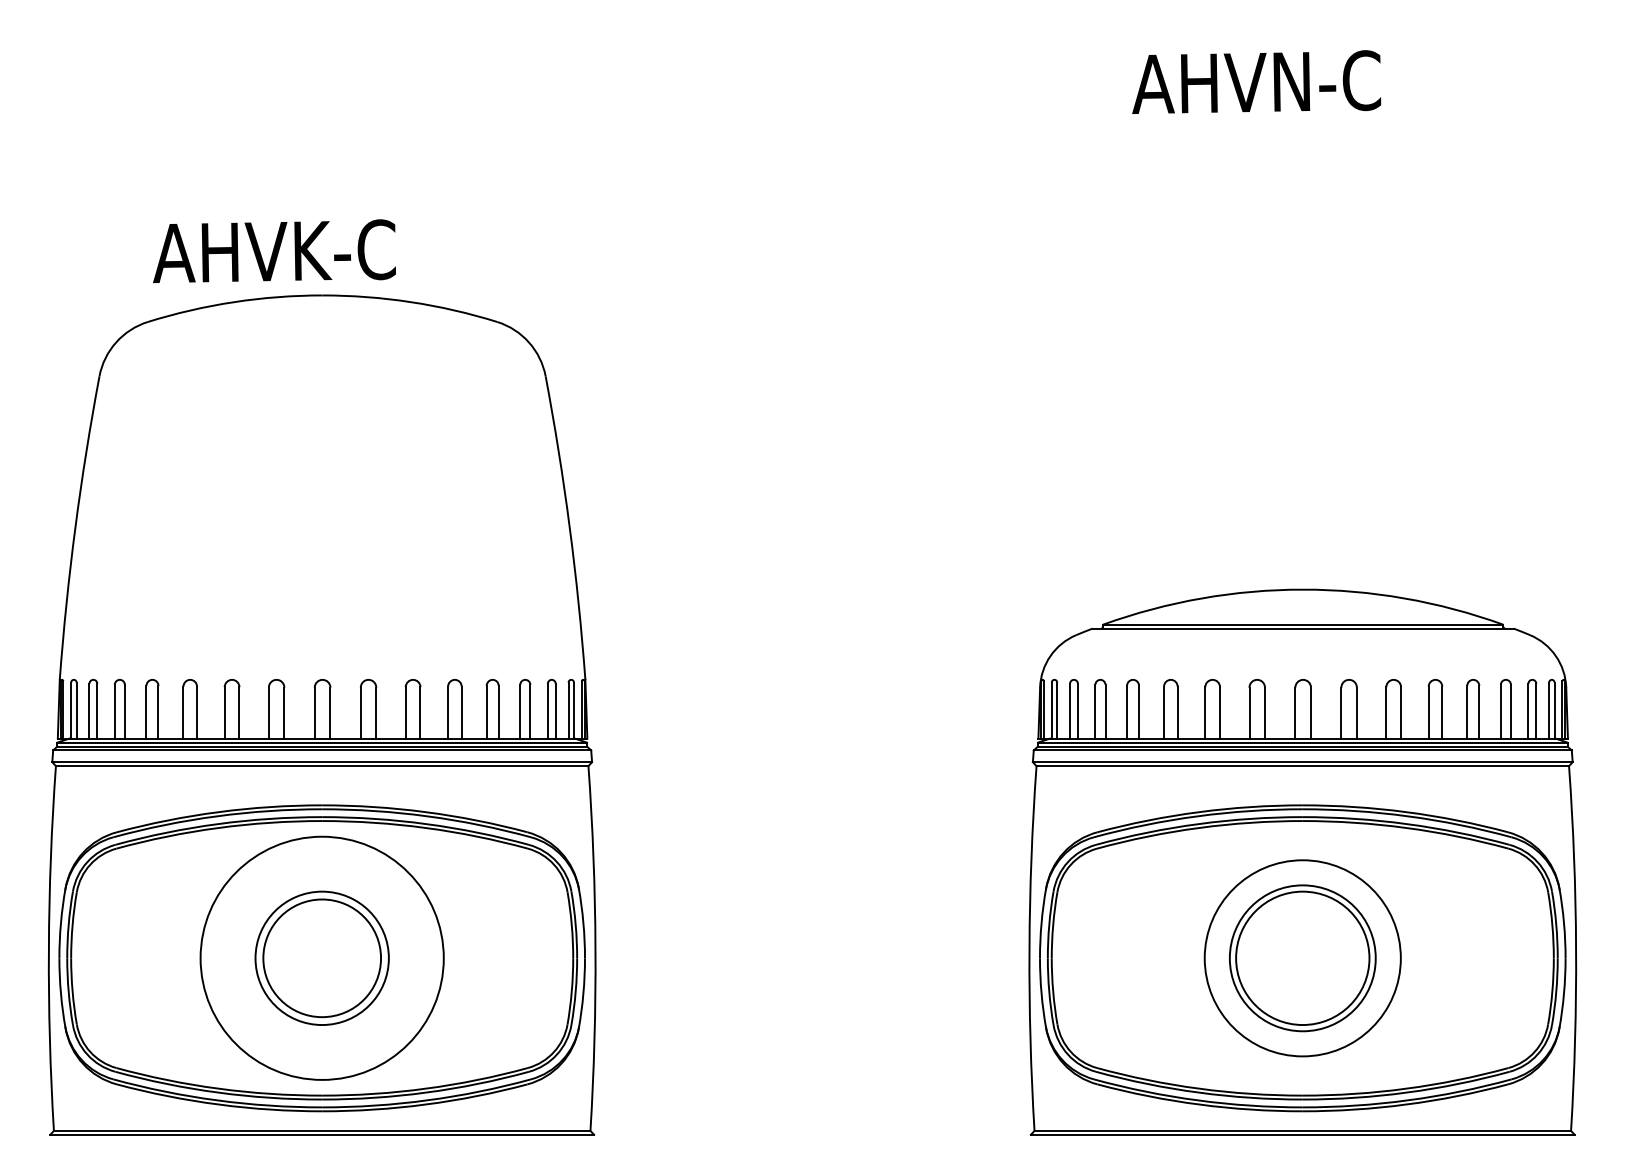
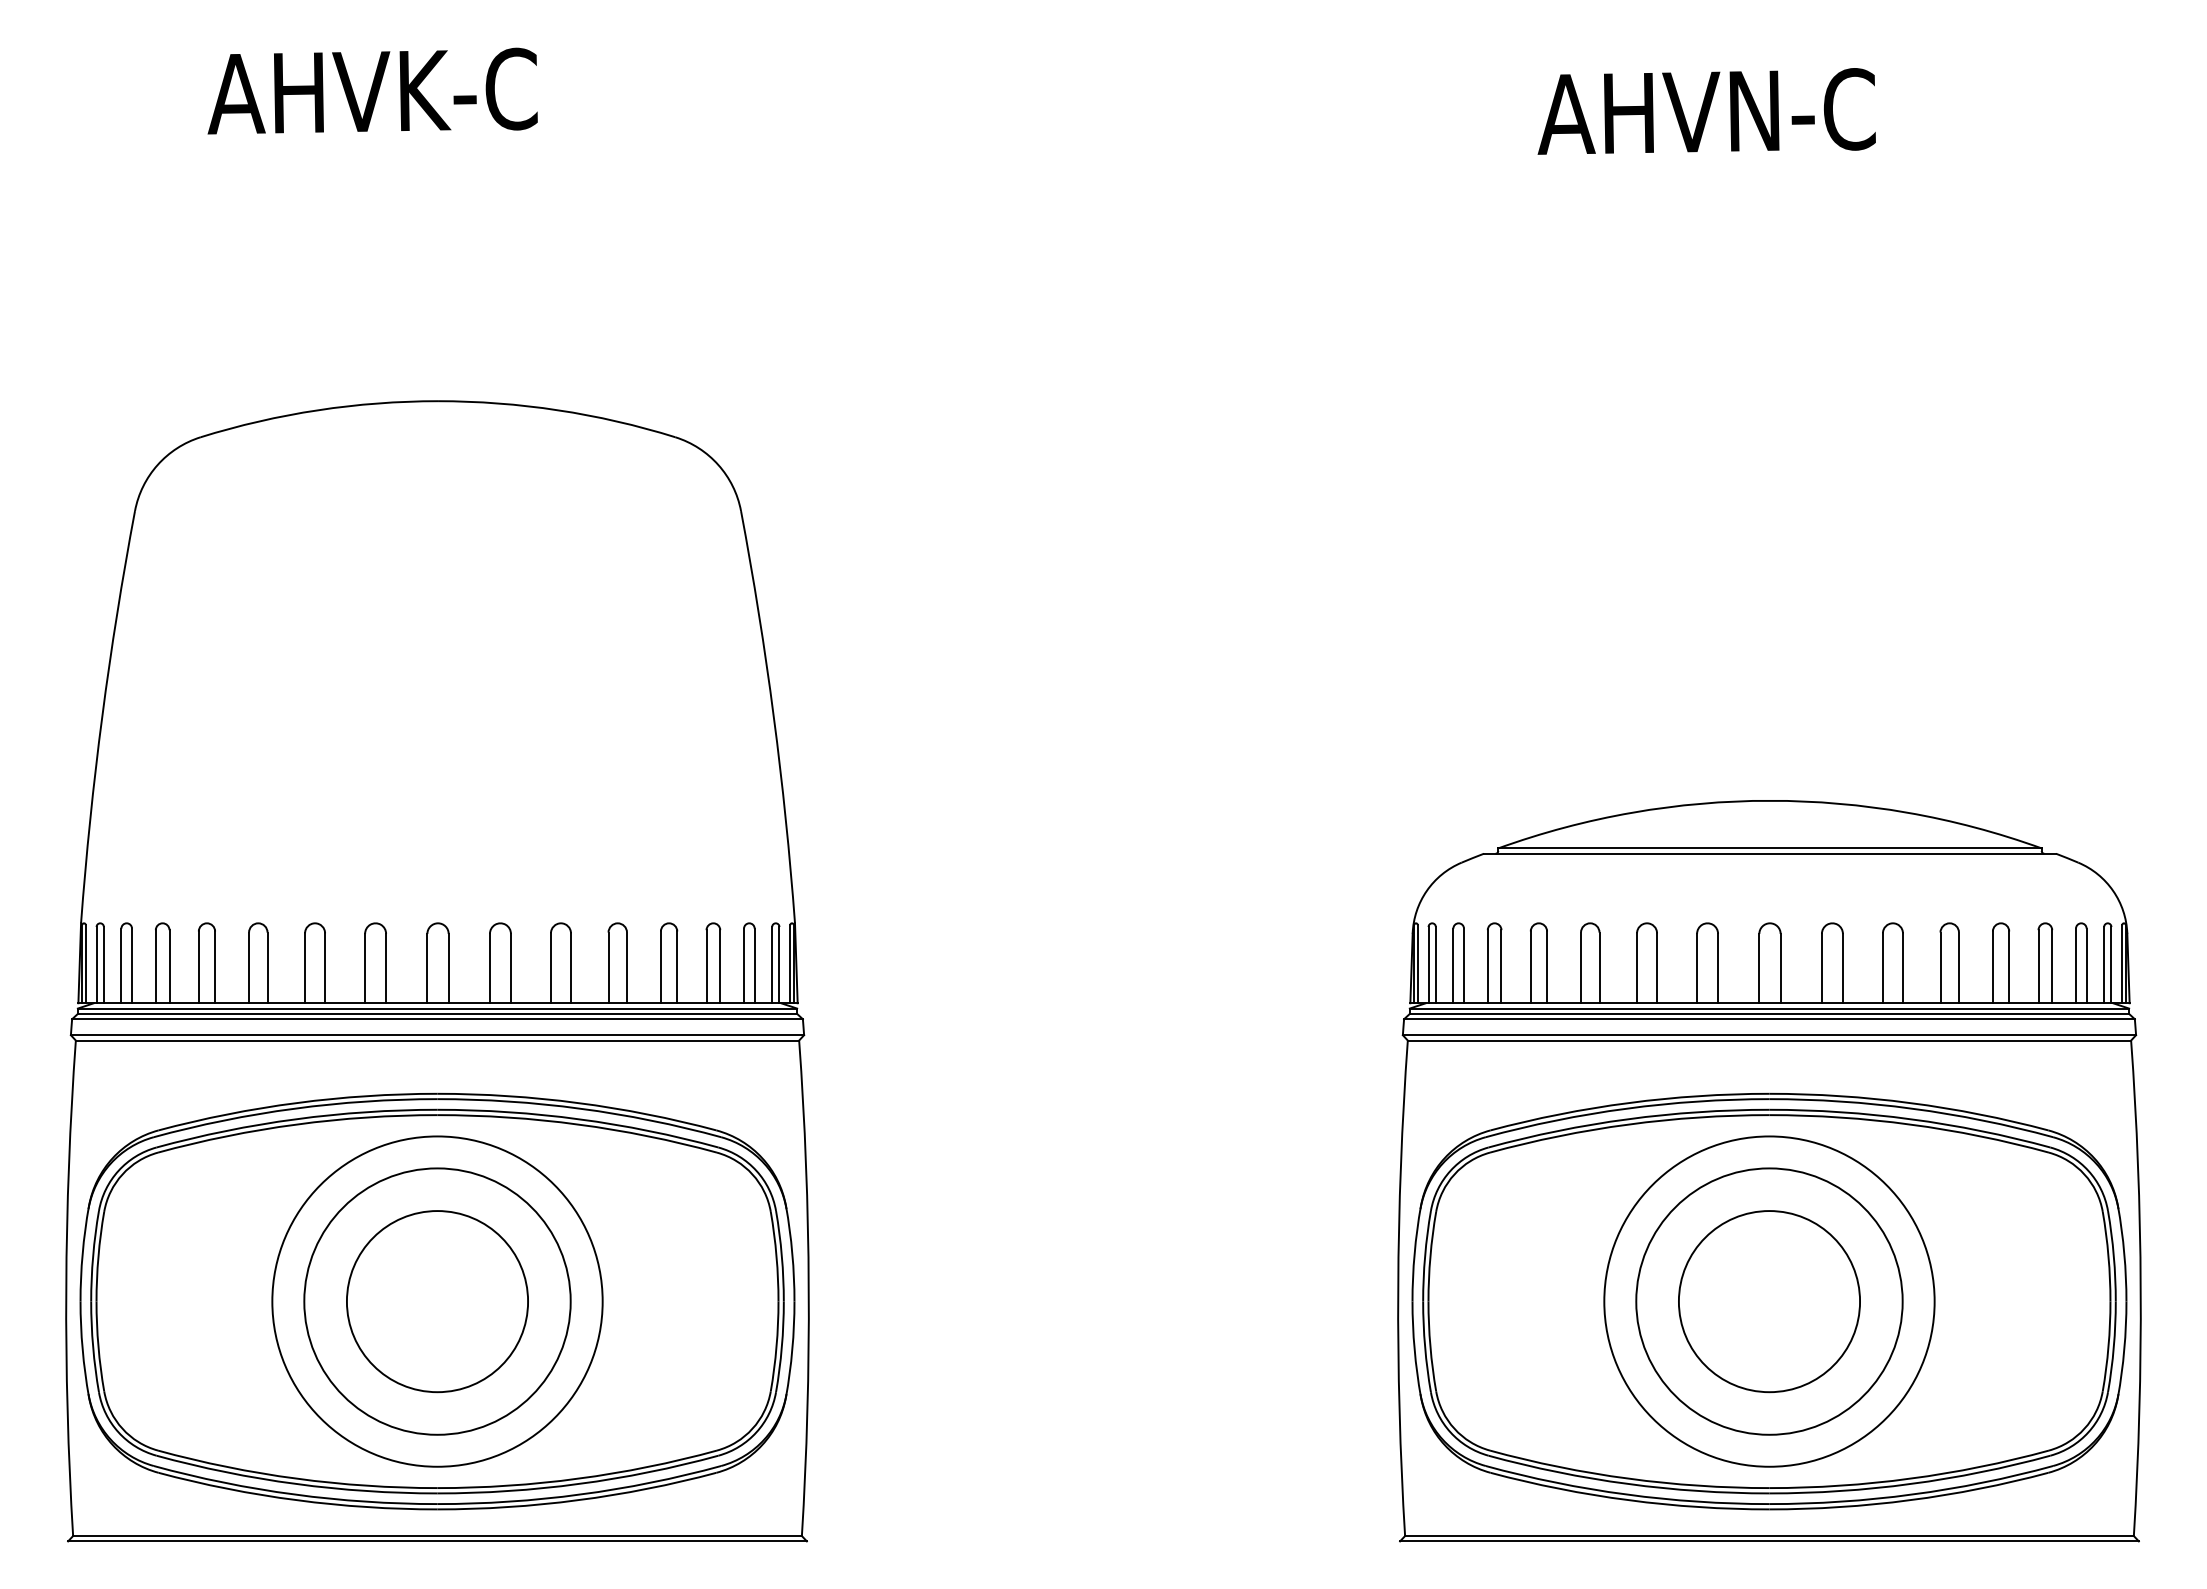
text: (274, 250) -> (372, 90), moved
circle: (322, 958) -> (437, 1301), size x1.67
circle: (1302, 958) -> (1769, 1301), size x1.67

